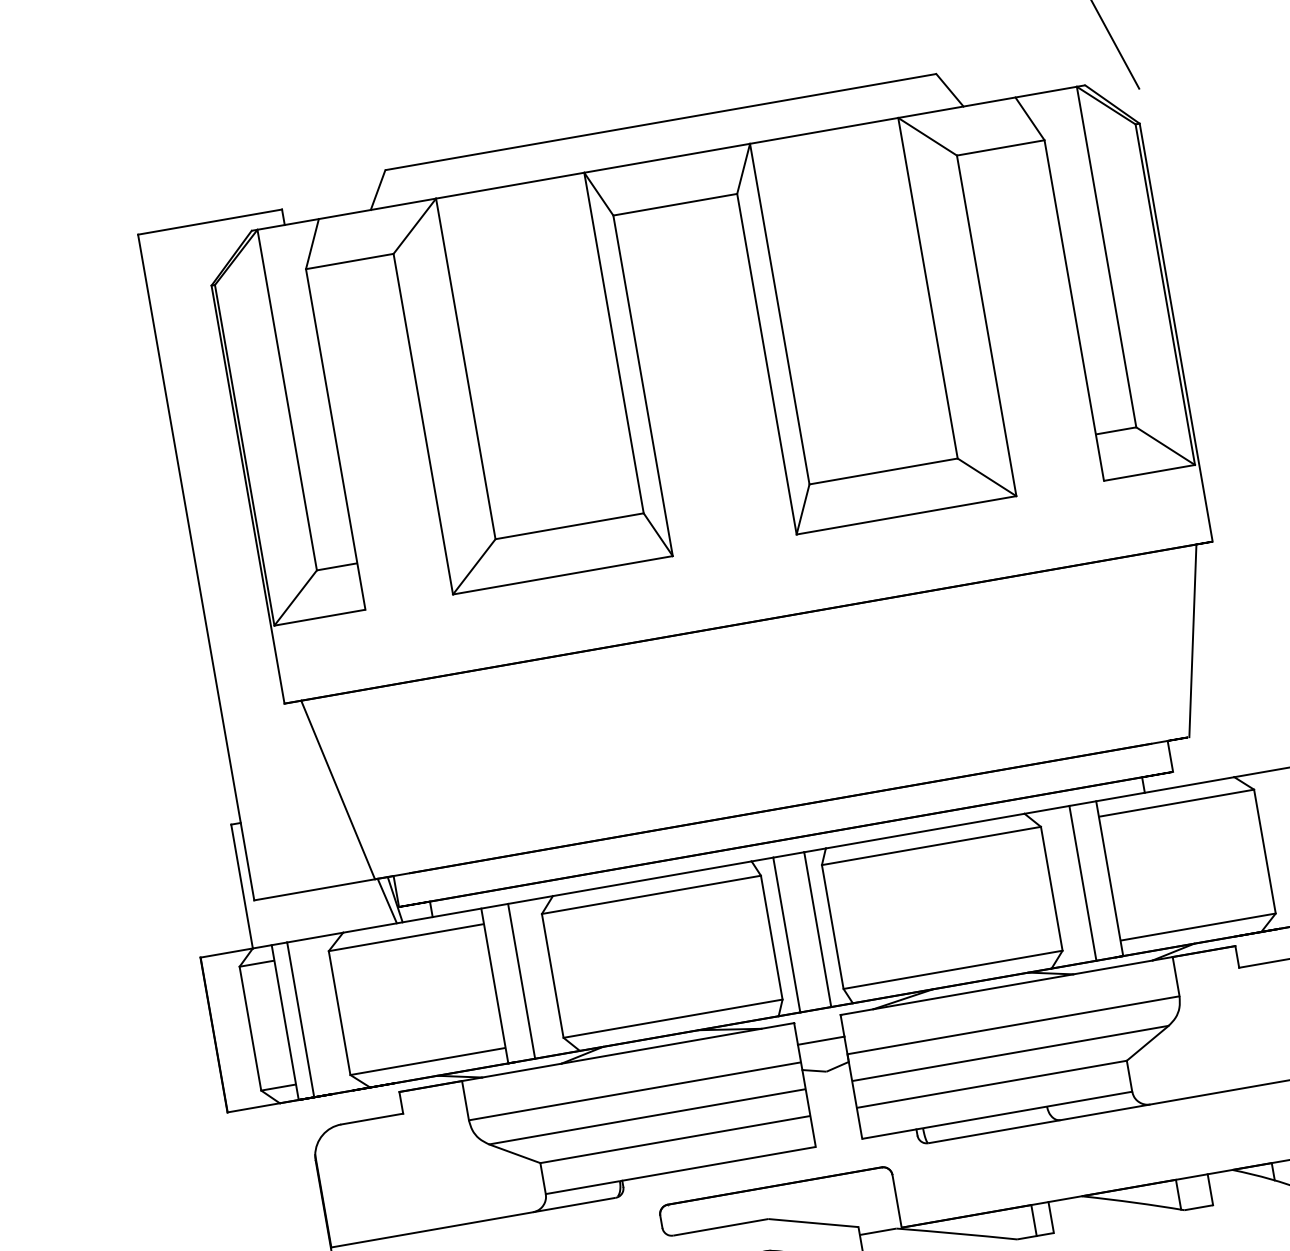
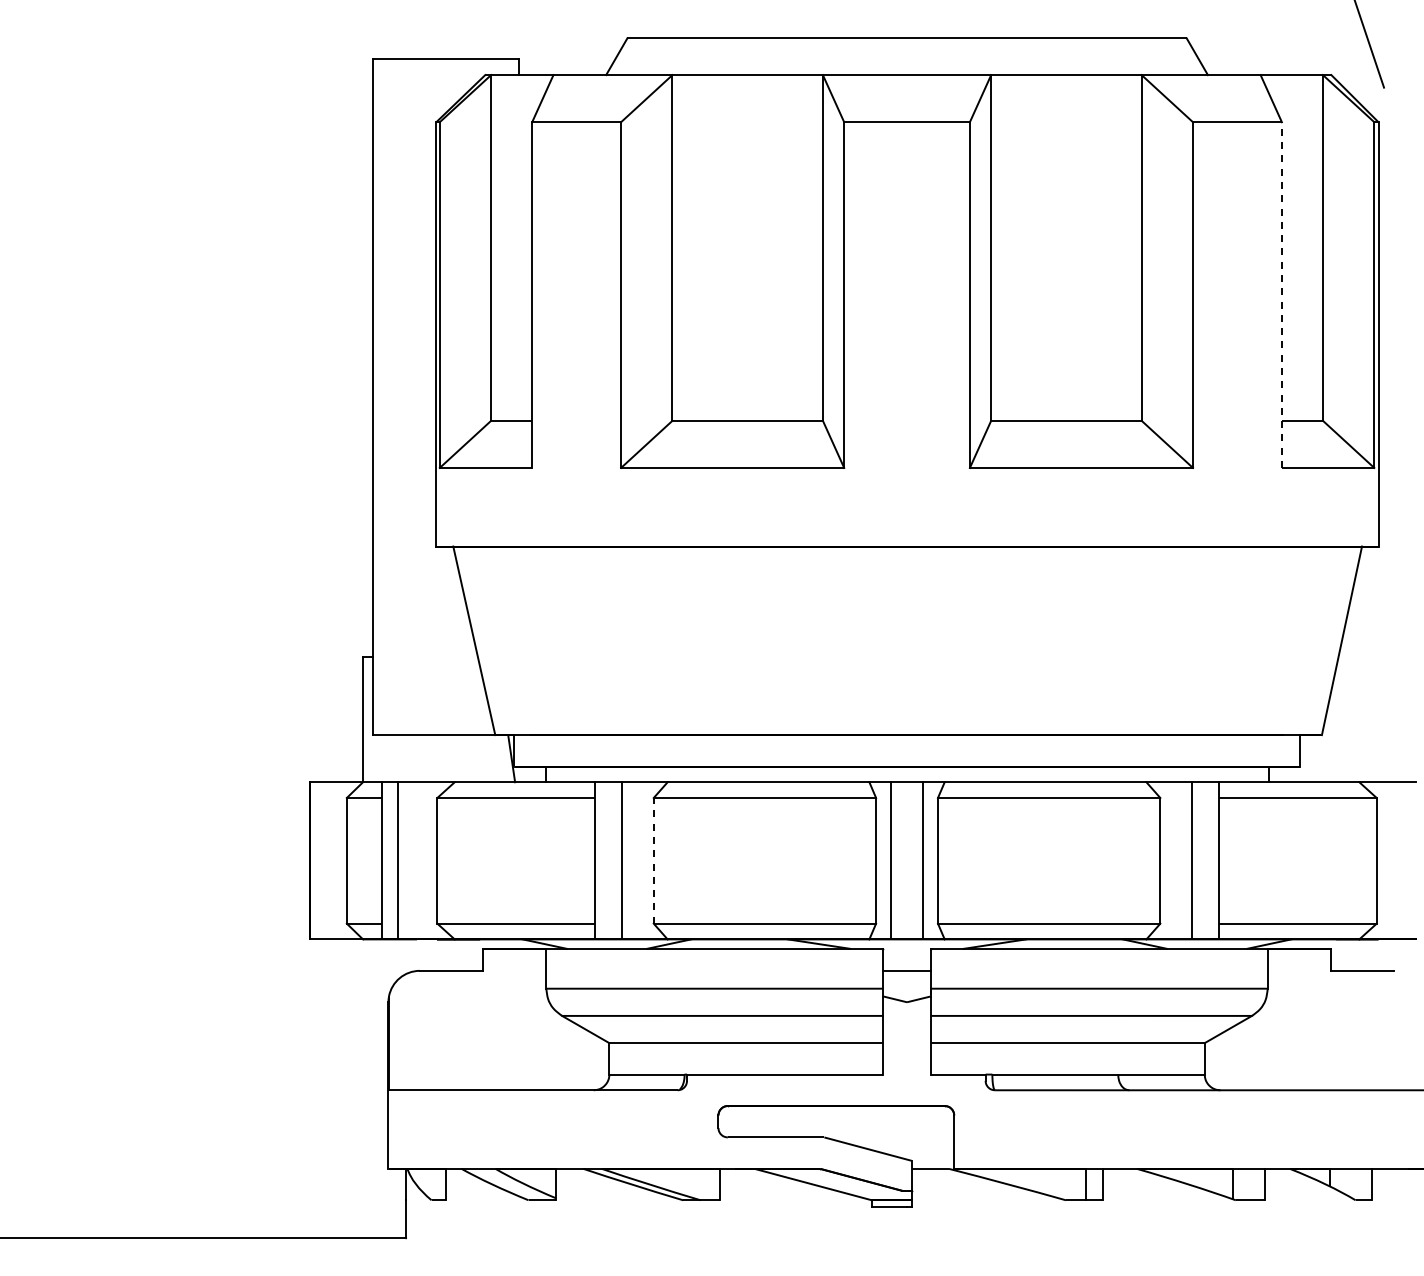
line: (1073, 311) -> (1281, 295), solid -> dashed
line: (387, 900) -> (503, 758), removed
line: (552, 975) -> (653, 860), solid -> dashed

